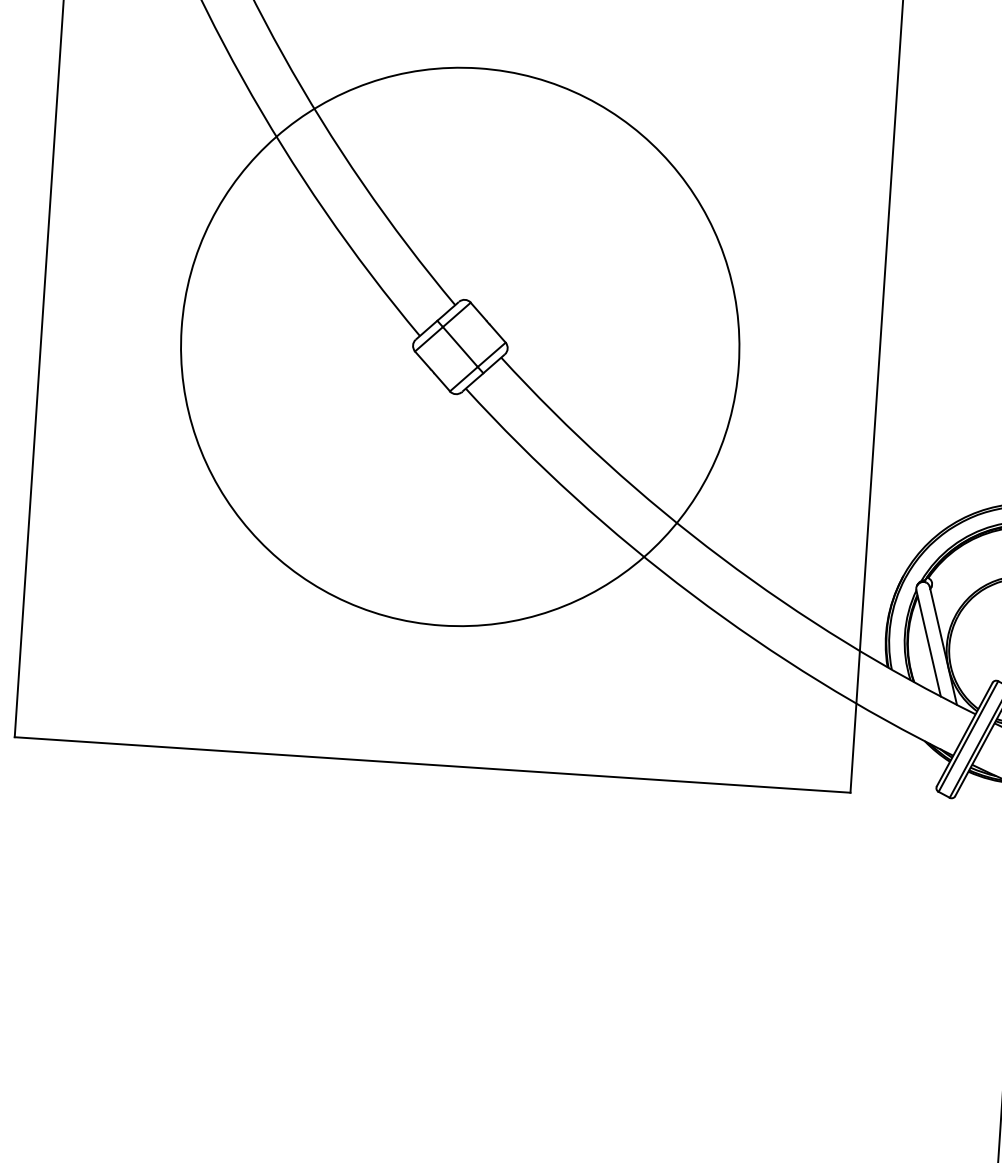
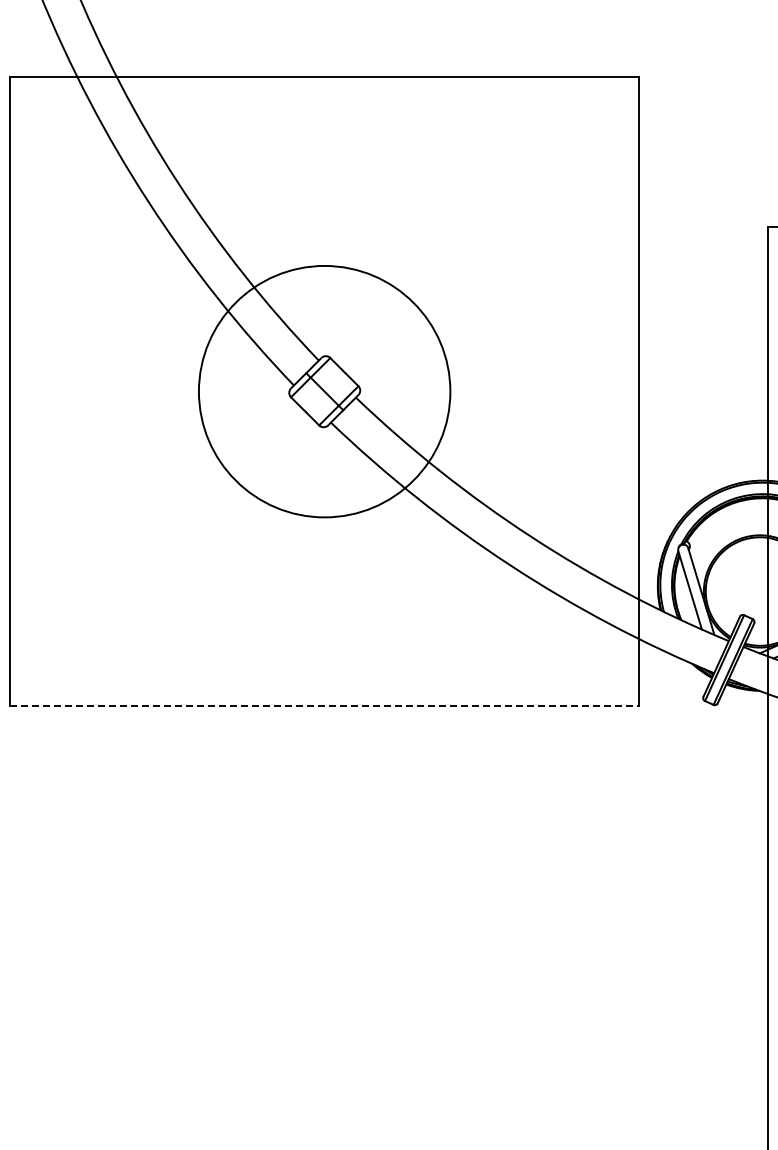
circle: (460, 346) -> (324, 391), size x0.6
line: (433, 765) -> (325, 706), solid -> dashed

